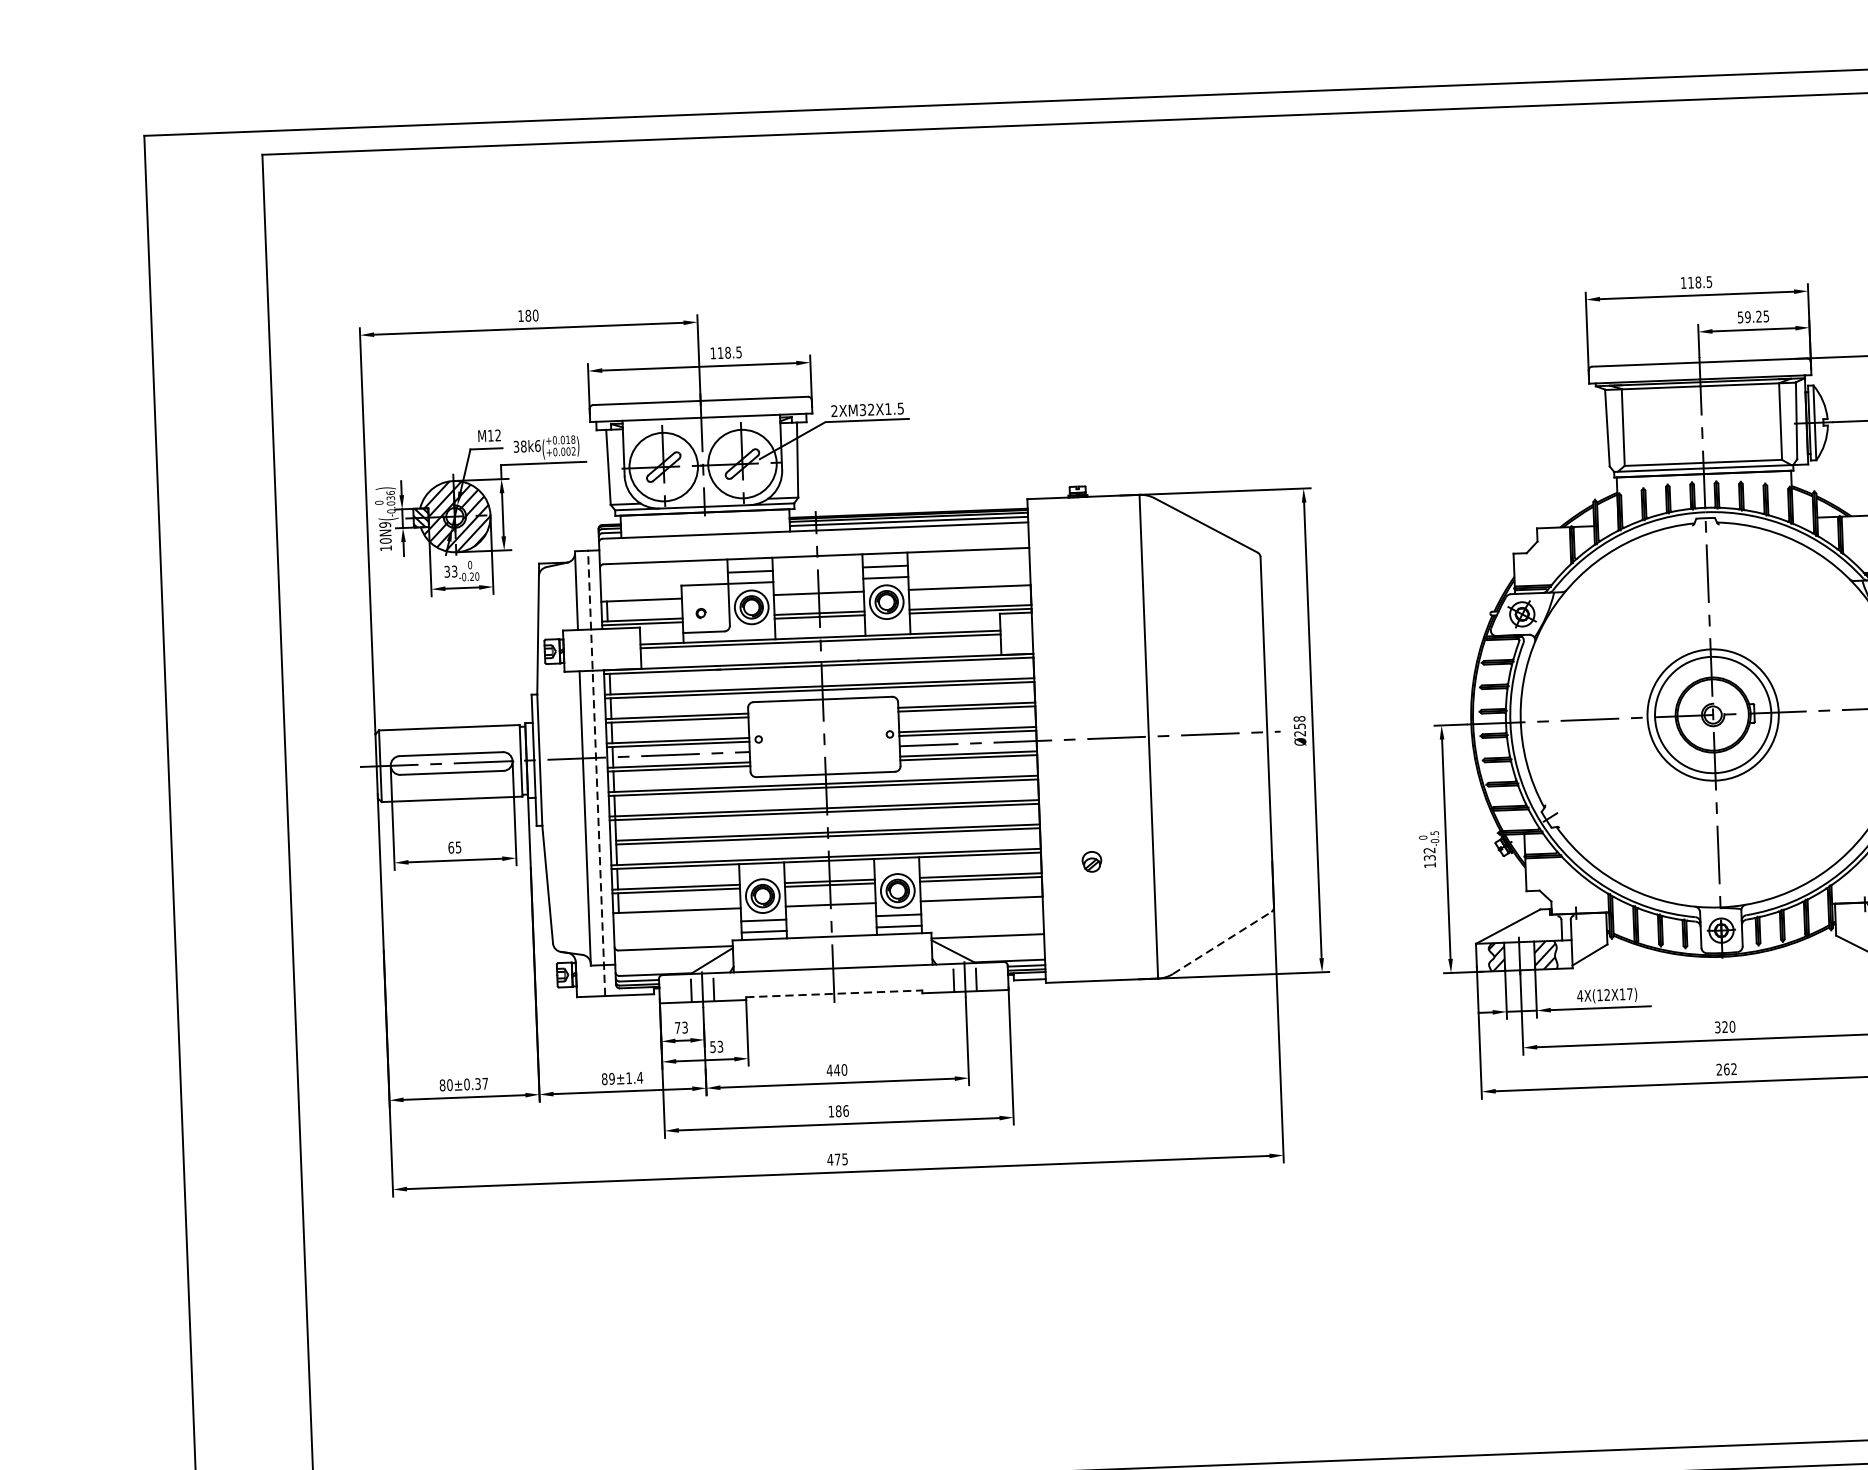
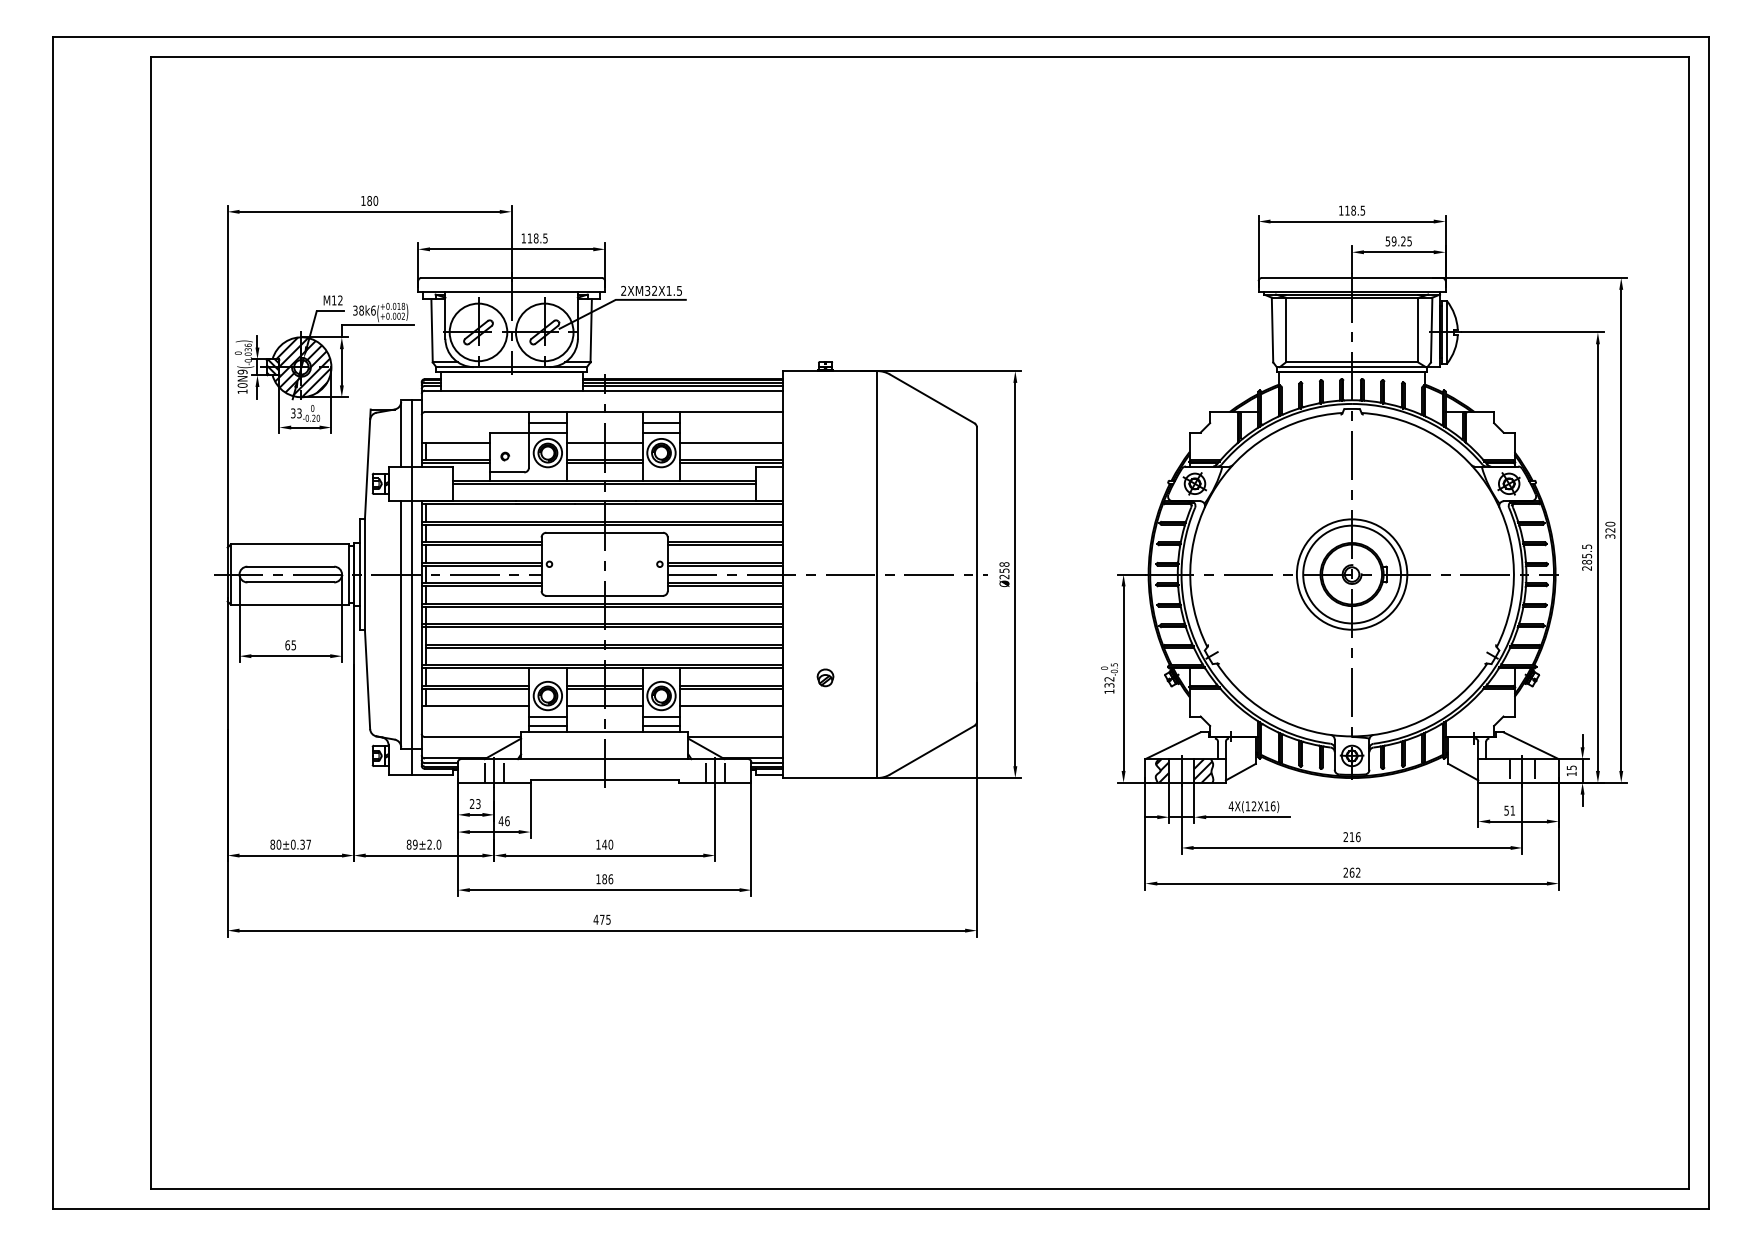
line: (596, 773) -> (412, 587), dashed -> solid
line: (1222, 943) -> (932, 750), dashed -> solid
line: (835, 993) -> (605, 780), dashed -> solid
text: (1629, 994) -> (1272, 806), 4X(12X17) -> 4X(12X16)
text: (676, 1027) -> (471, 803), 73 -> 23
text: (1724, 1027) -> (1351, 837), 320 -> 216
text: (715, 1047) -> (503, 821), 53 -> 46
text: (828, 1070) -> (597, 844), 440 -> 140
text: (634, 1077) -> (434, 844), ±1.4 -> ±2.0

